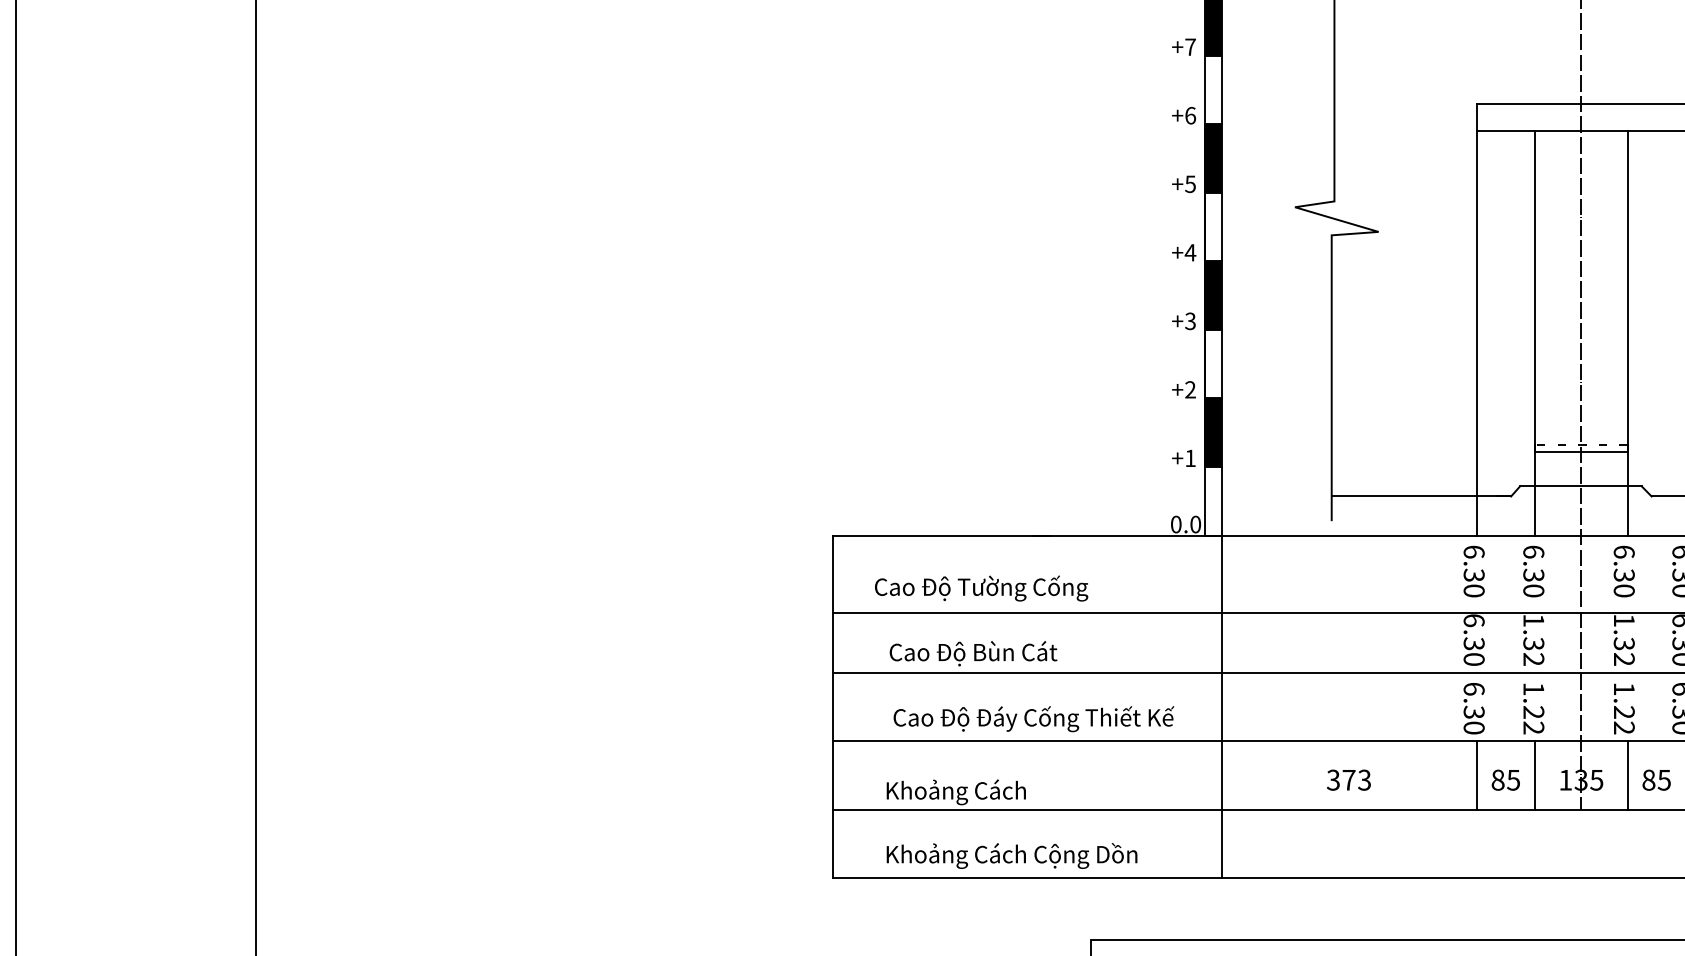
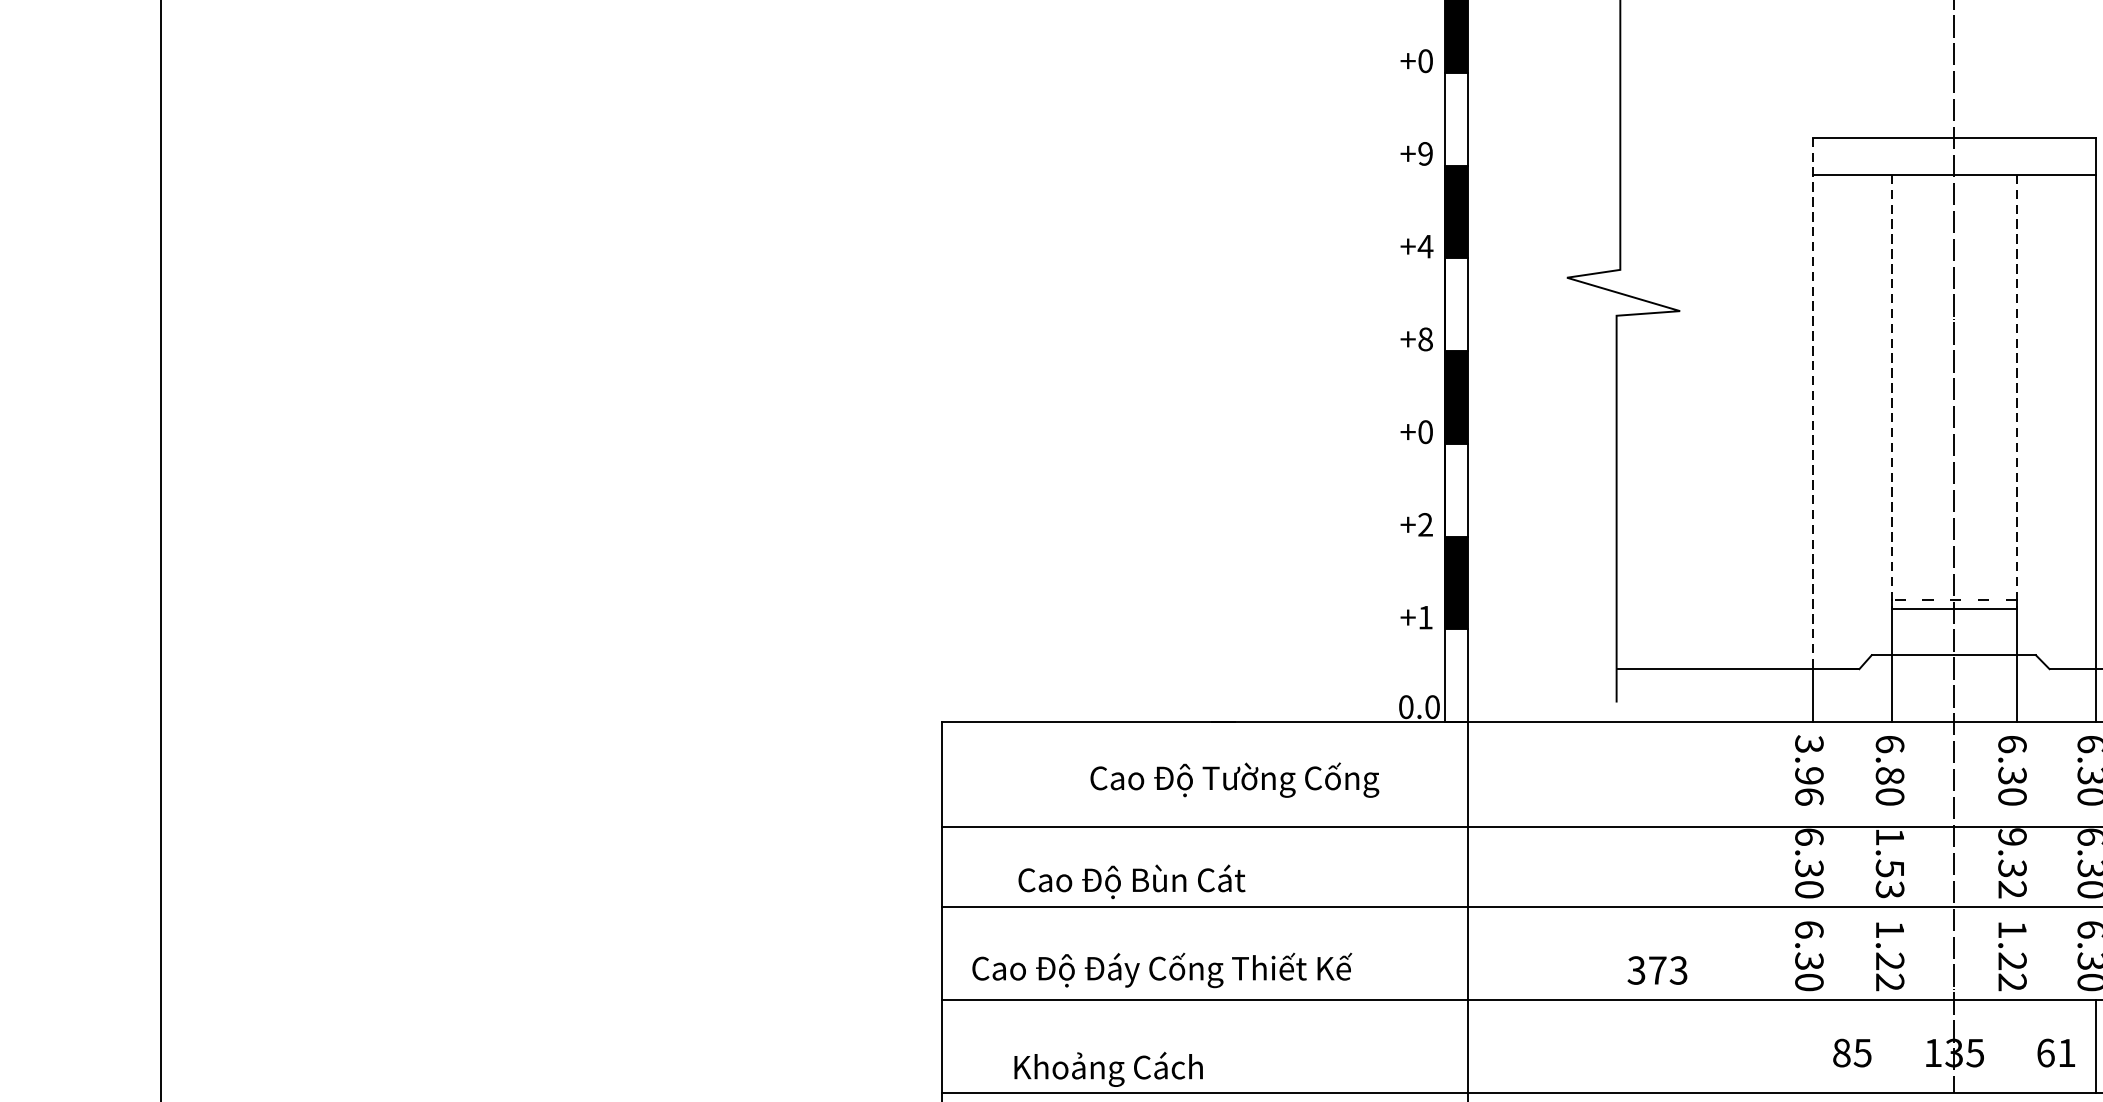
text: (1190, 46) -> (1425, 60), +7 -> +0
text: (1190, 115) -> (1425, 153), +6 -> +9
text: (1190, 184) -> (1425, 246), +5 -> +4
text: (1190, 252) -> (1425, 338), +4 -> +8
line: (1535, 292) -> (1892, 393), solid -> dashed
line: (1627, 292) -> (2016, 393), solid -> dashed
line: (1476, 300) -> (1812, 403), solid -> dashed
text: (1190, 320) -> (1425, 430), +3 -> +0
text: (1473, 571) -> (1808, 770), 6.30 -> 3.96
text: (1533, 574) -> (1889, 774), 6.30 -> 6.80
text: (981, 588) -> (1234, 780), moved
text: (1623, 620) -> (2011, 836), 1.32 -> 9.32
text: (1533, 651) -> (1889, 878), 1.32 -> 1.53
text: (1033, 719) -> (1161, 970), moved
line: (1476, 775) -> (1812, 1046), removed
line: (1535, 775) -> (1892, 1046), removed
line: (1627, 775) -> (2016, 1046), removed
text: (1348, 779) -> (1656, 969), moved
text: (1656, 779) -> (2056, 1052), 85 -> 61

